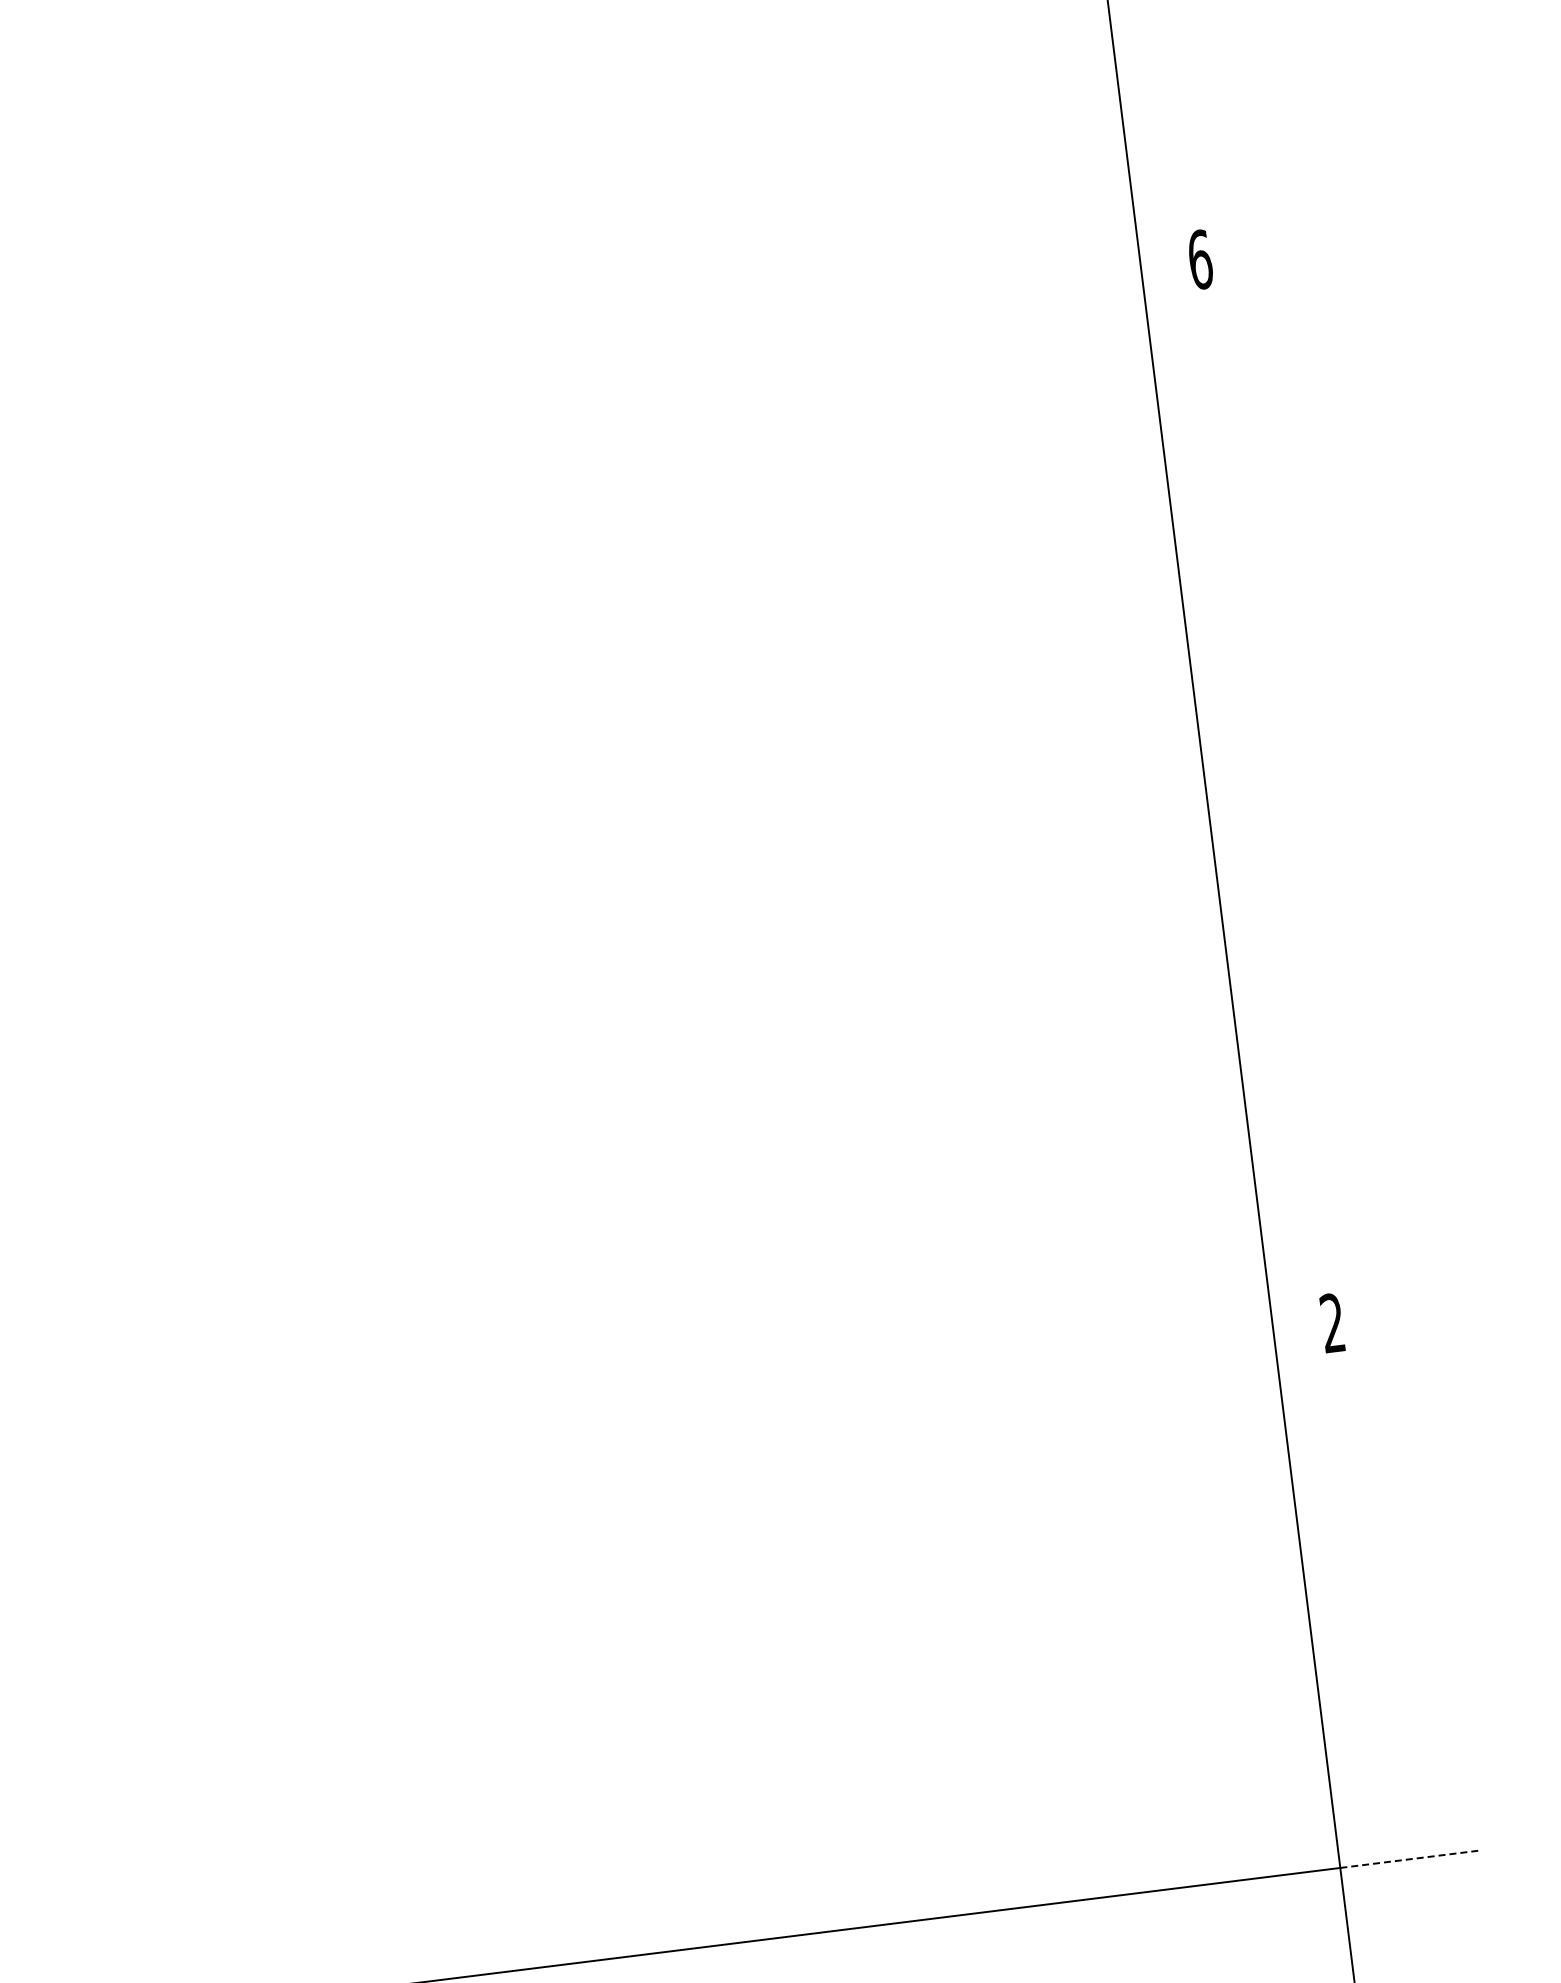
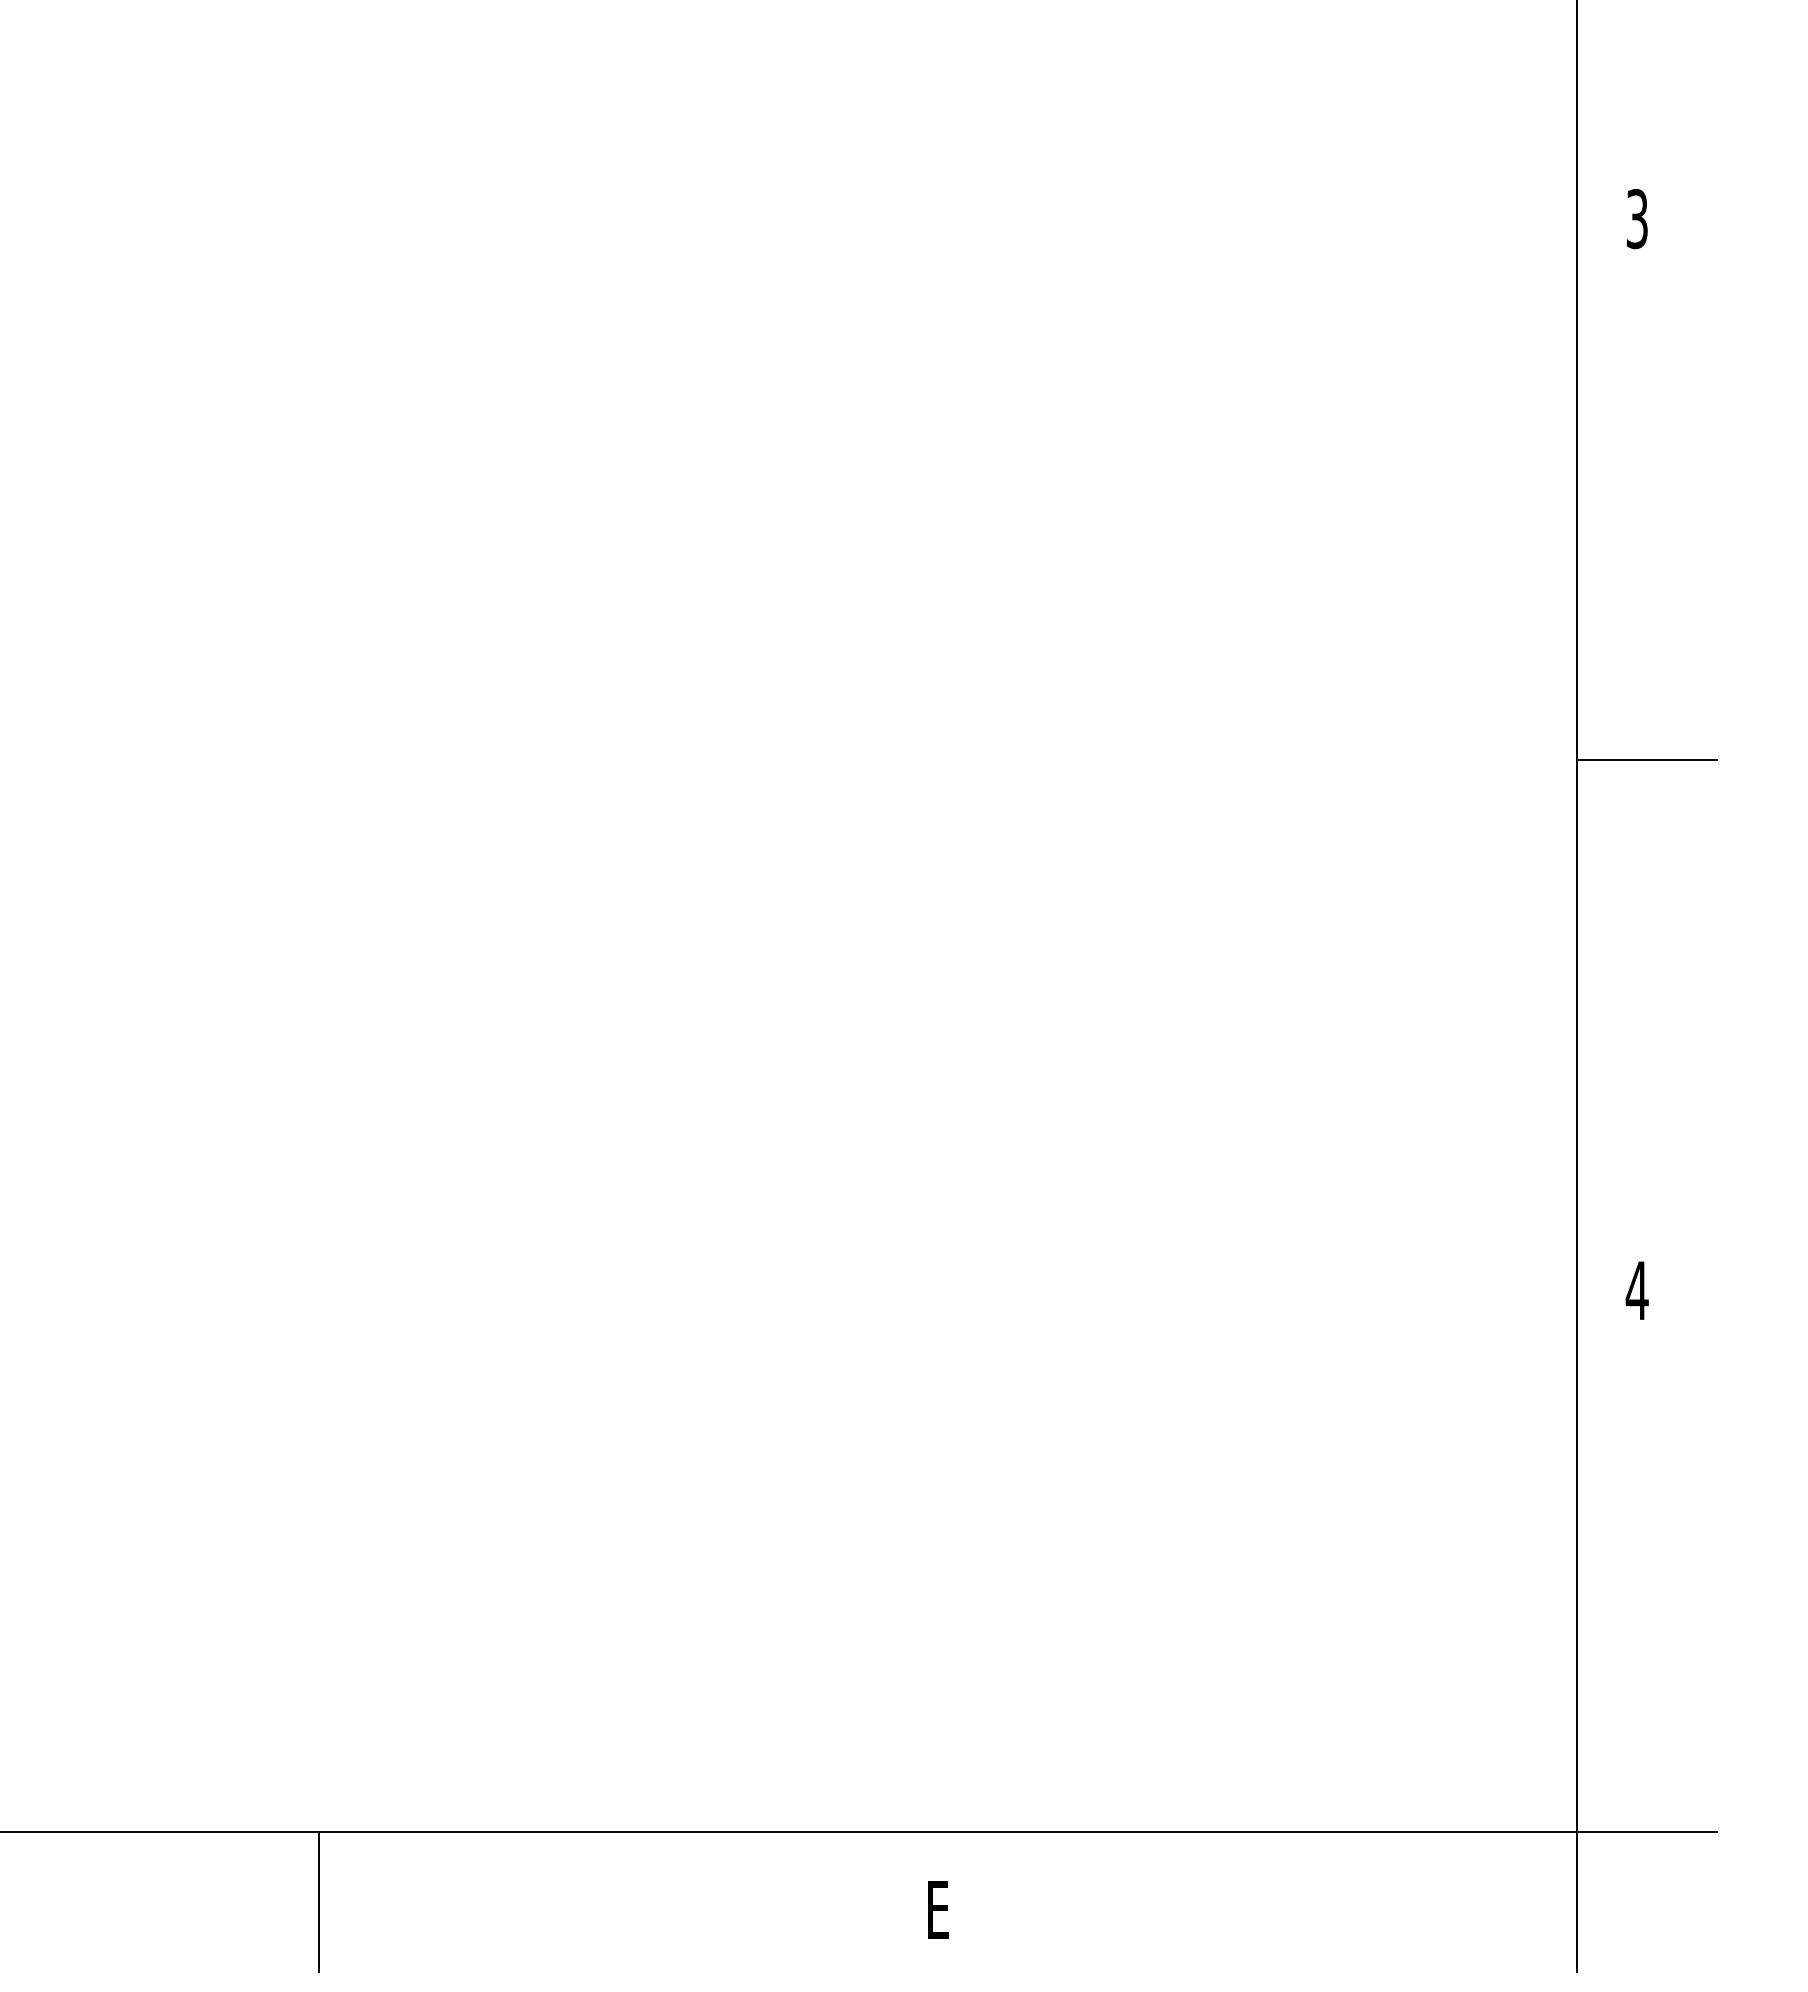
text: (1200, 259) -> (1637, 218), 6 -> 3
line: (1277, 795) -> (1647, 760), added
text: (1331, 1322) -> (1636, 1289), 2 -> 4
line: (1409, 1859) -> (1647, 1832), dashed -> solid

